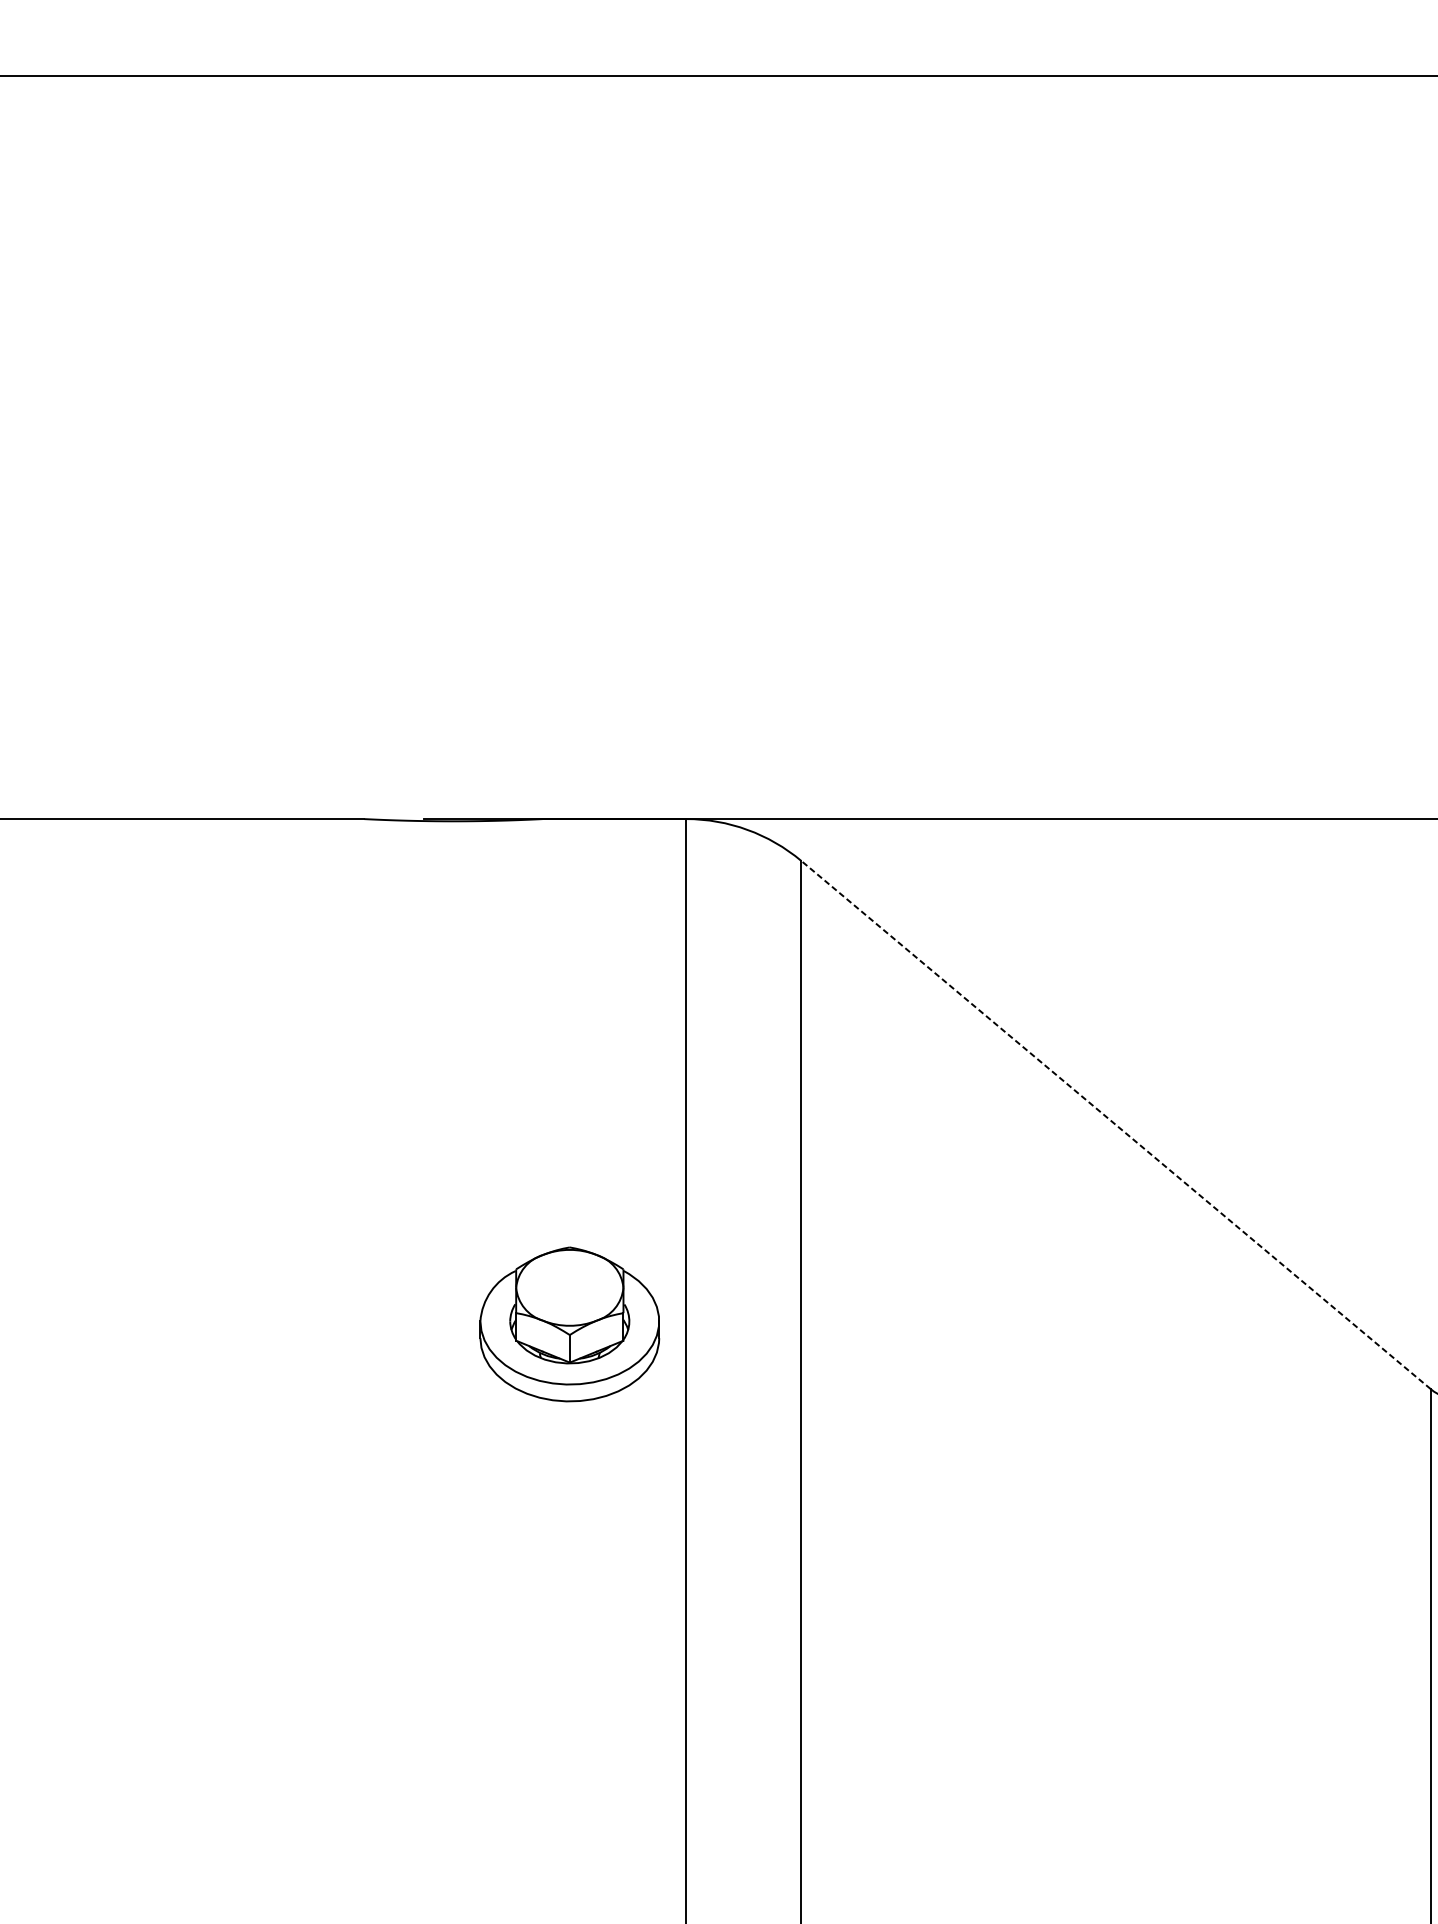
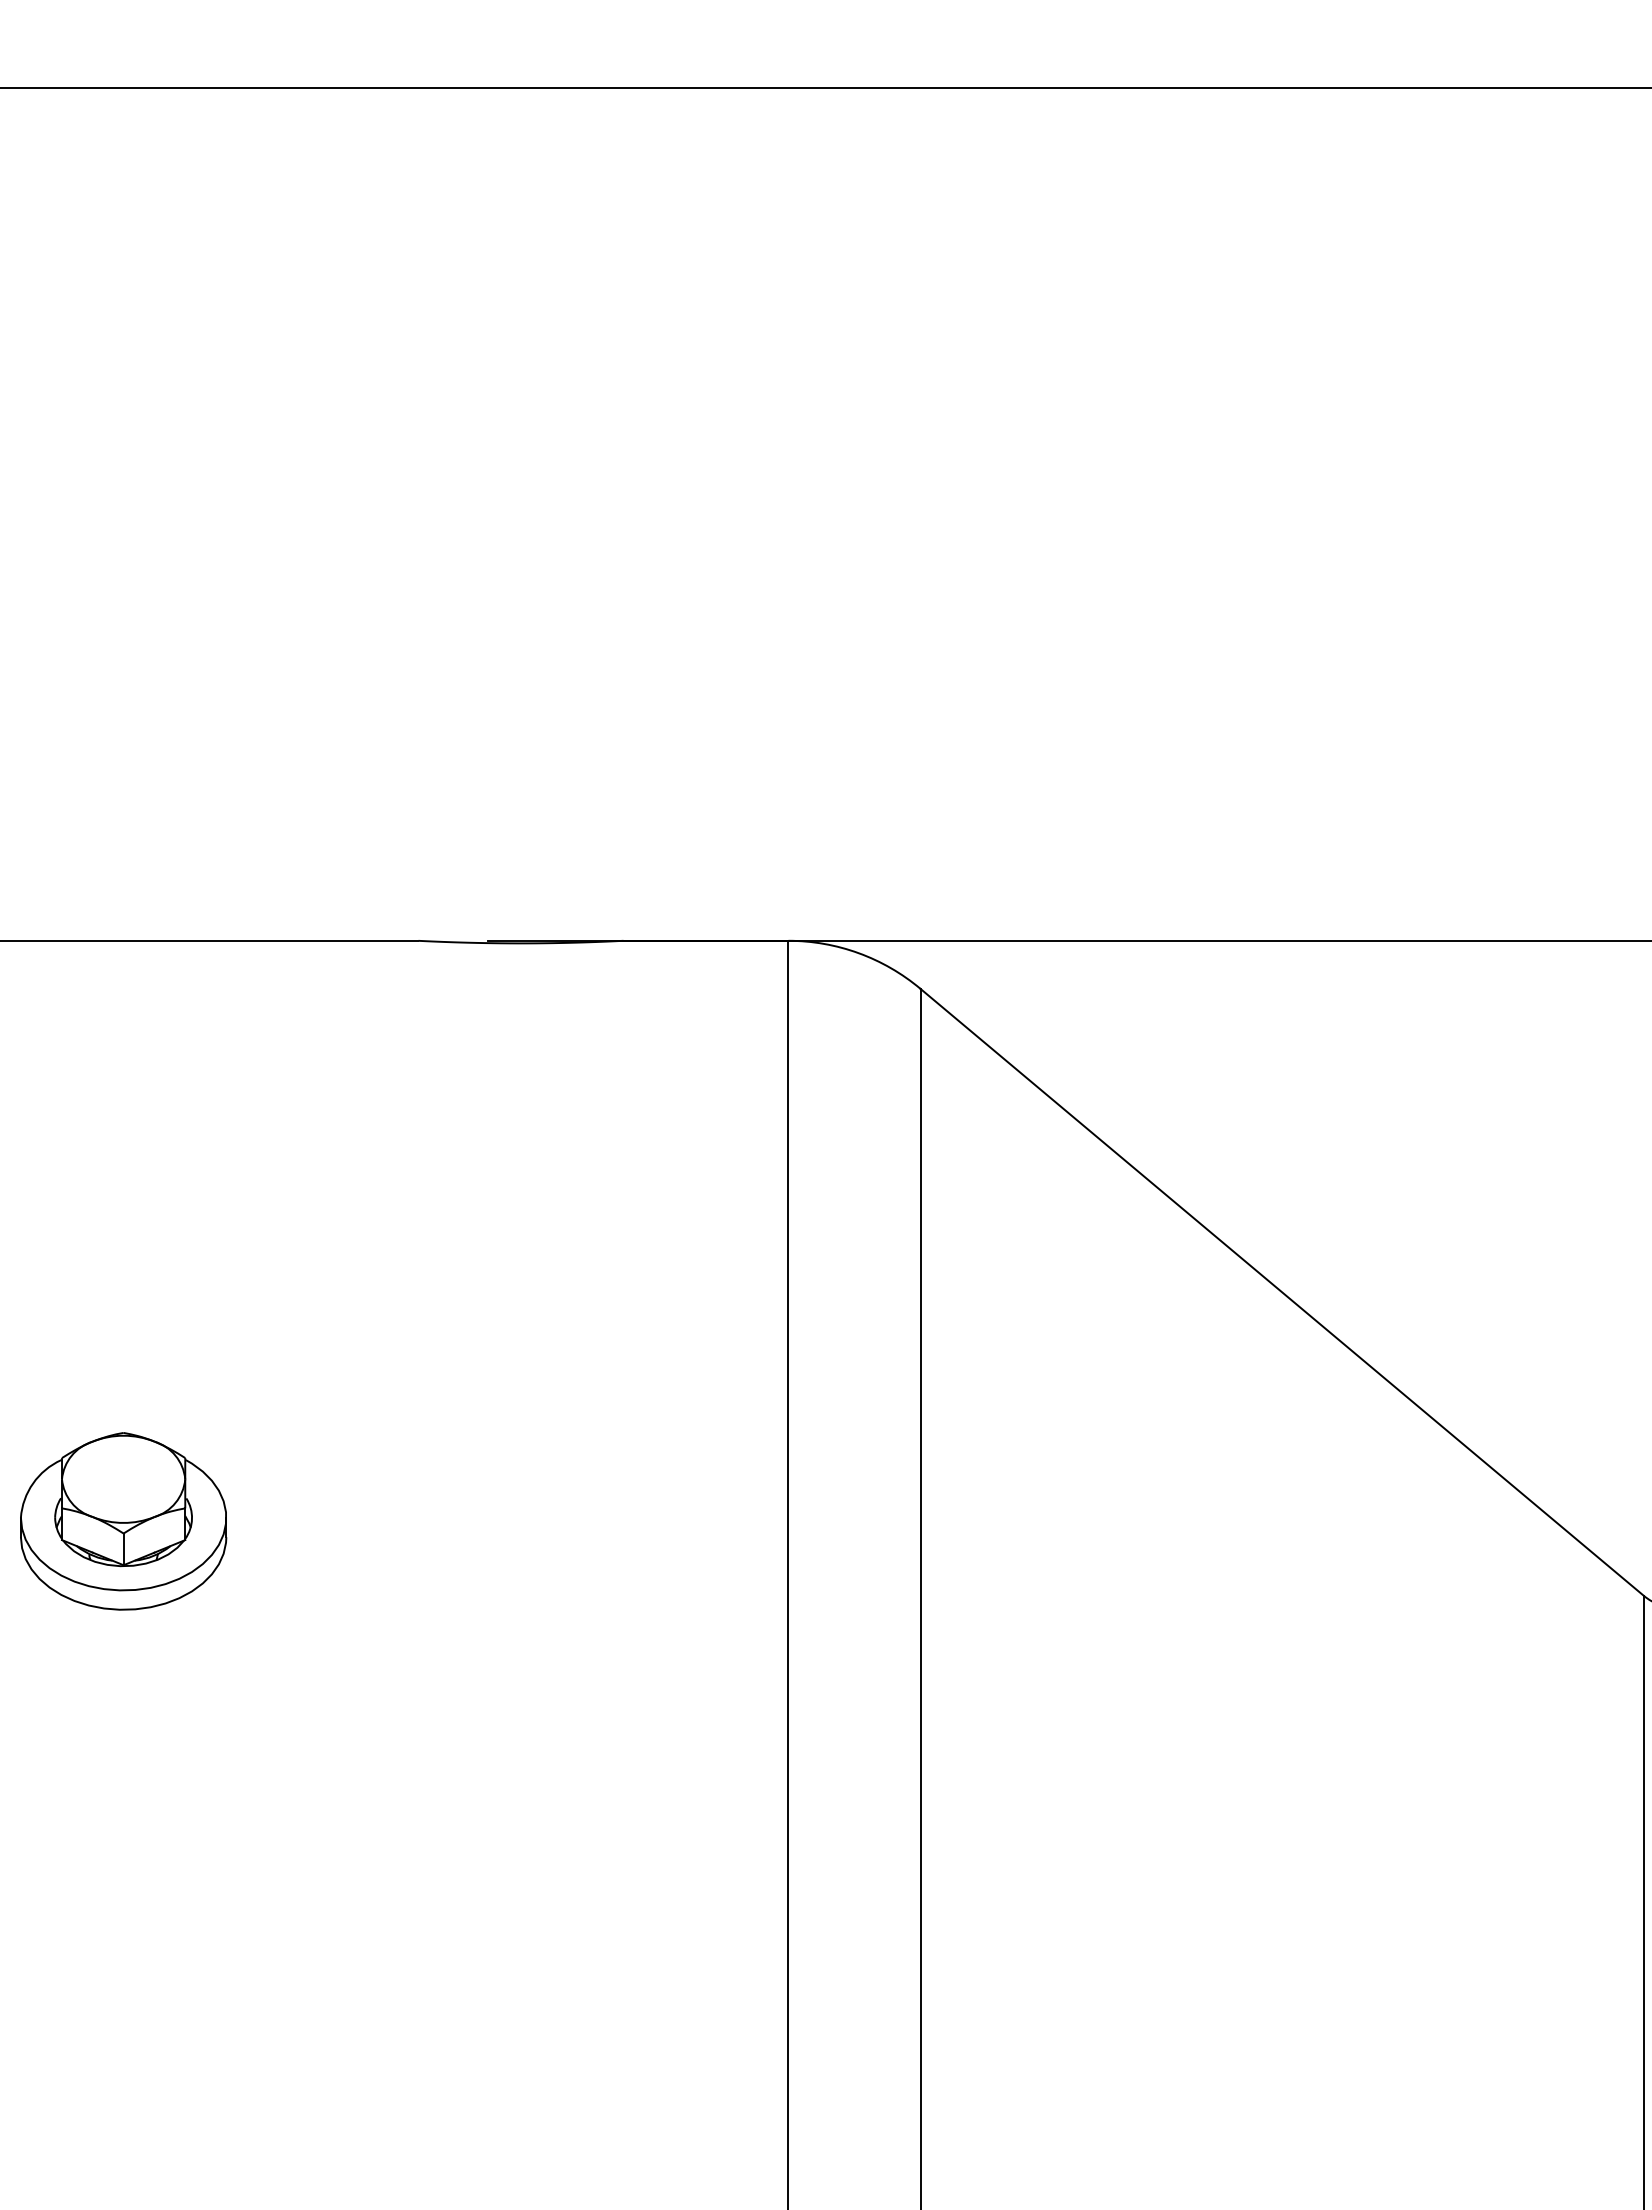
line: (1115, 1124) -> (1281, 1291), dashed -> solid
part: (569, 1324) -> (123, 1521), moved

